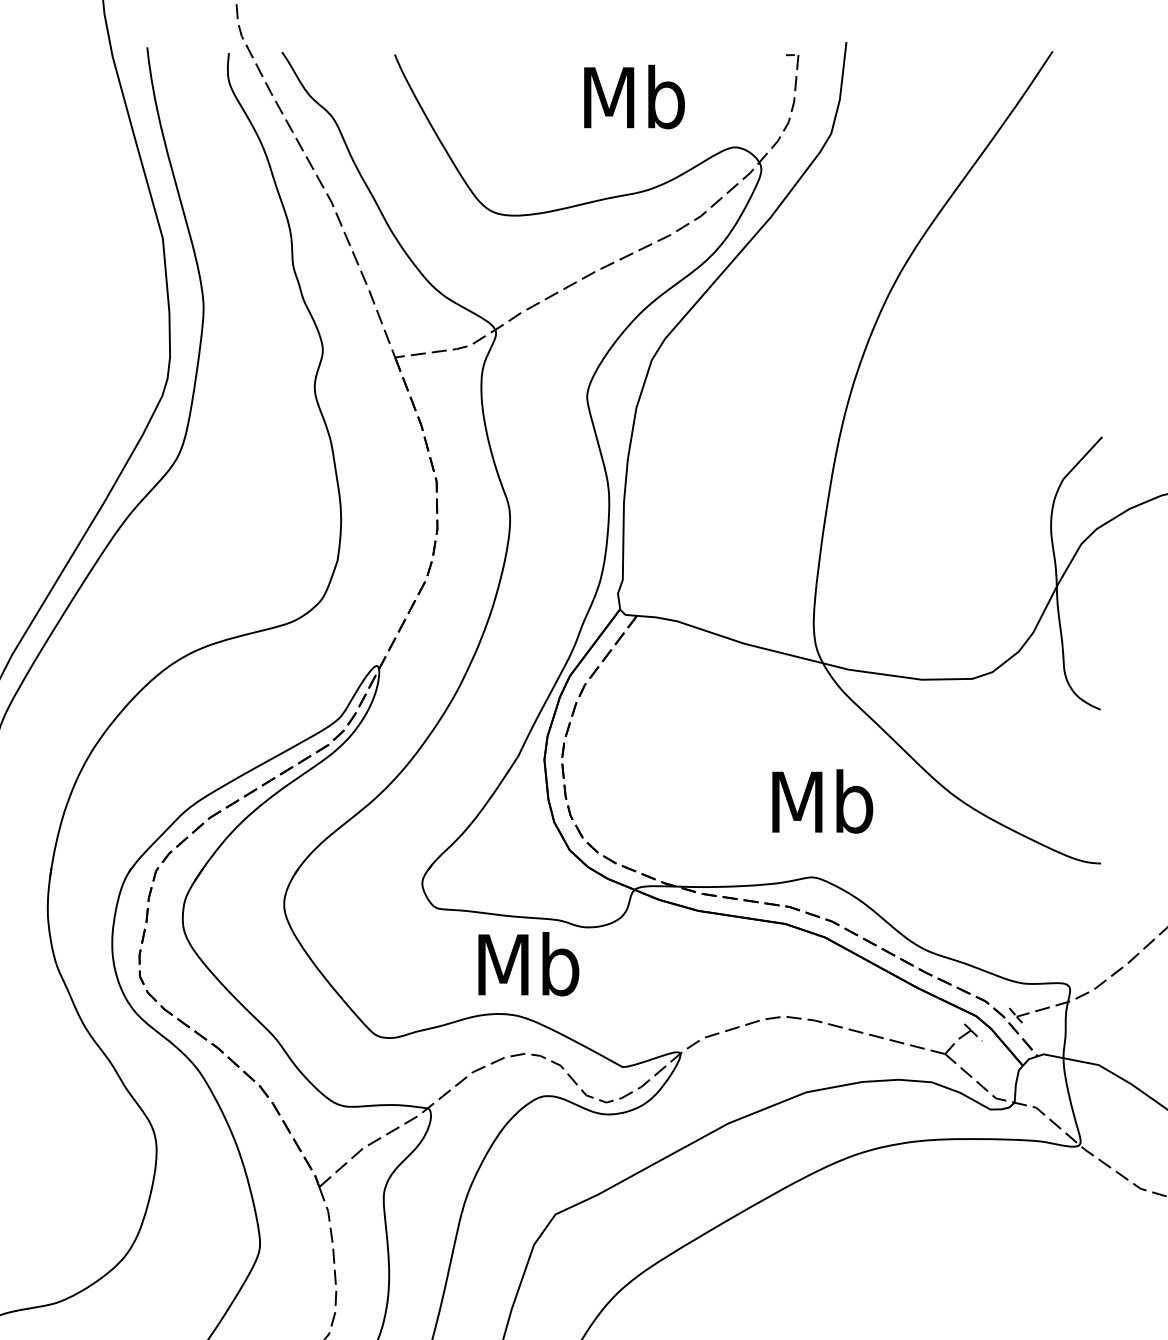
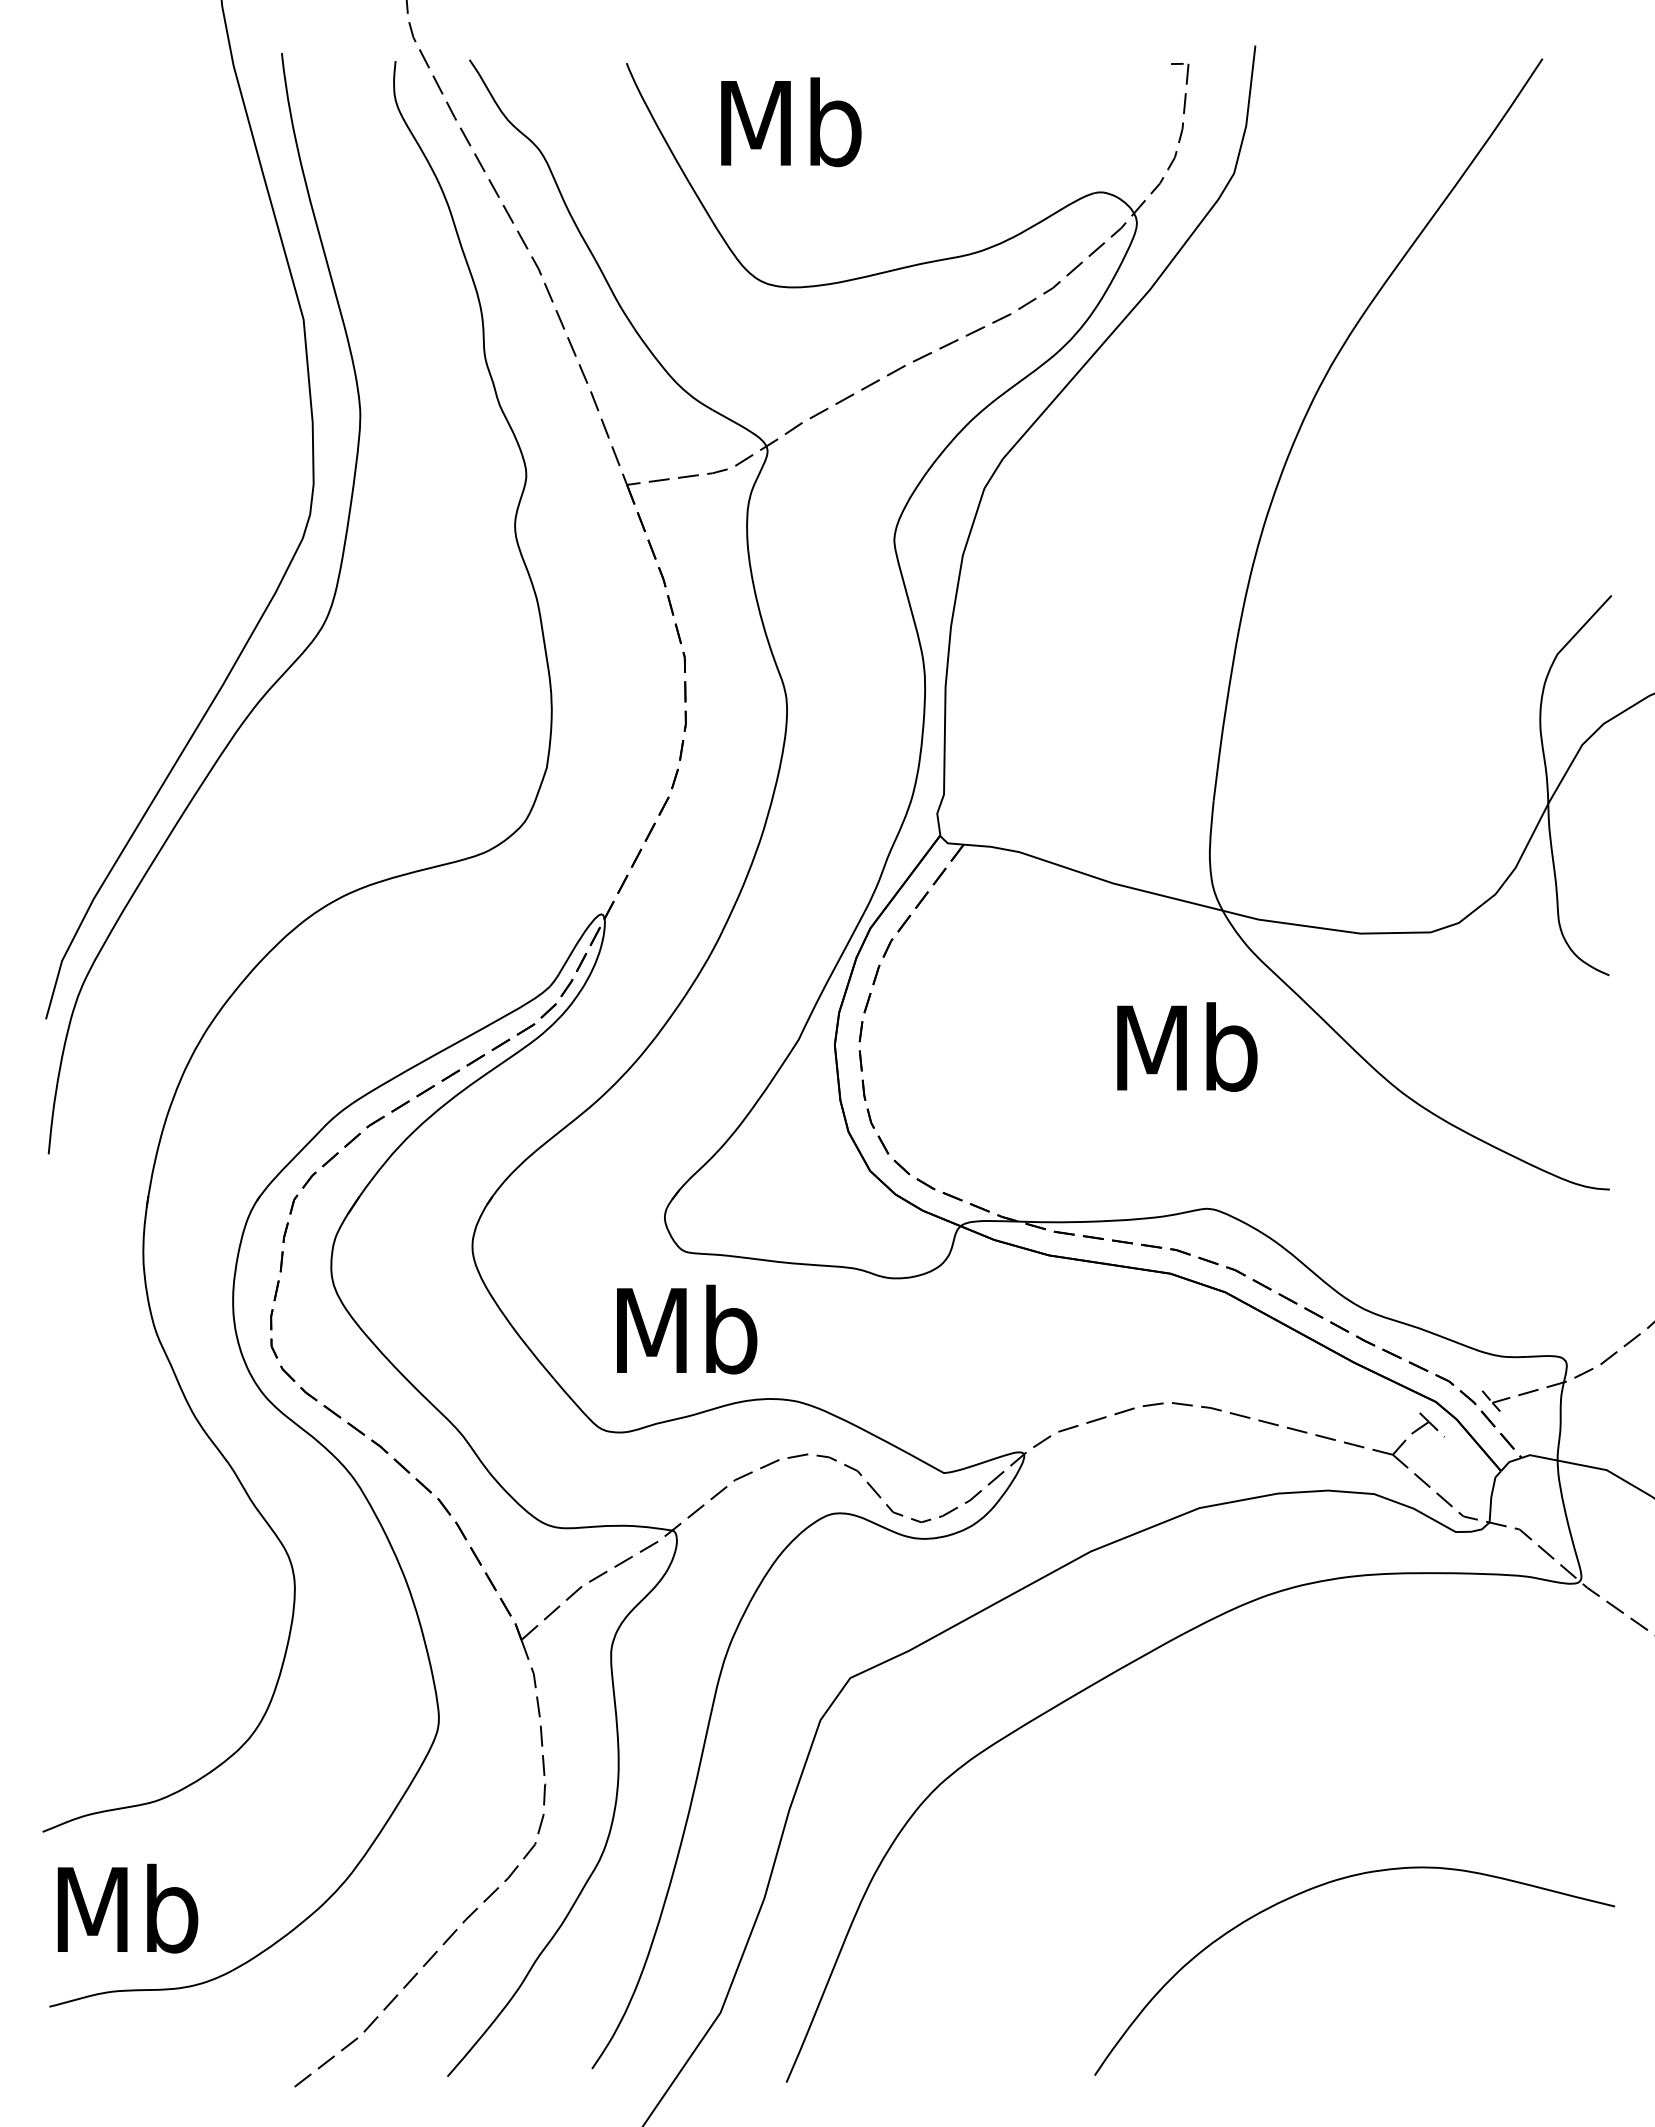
text: (634, 97) -> (791, 122), moved
text: (822, 801) -> (1187, 1046), moved
text: (529, 964) -> (687, 1329), moved

